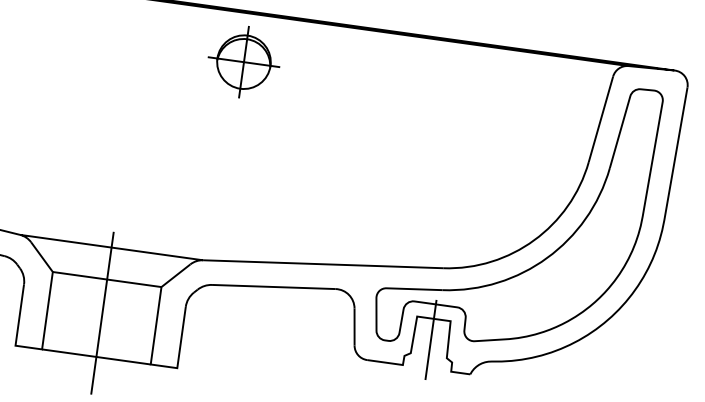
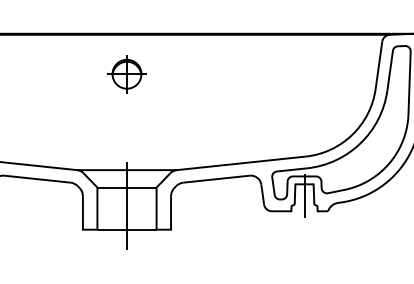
part: (243, 62) -> (126, 74), moved

